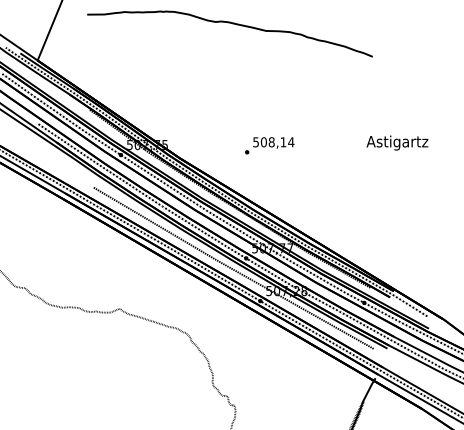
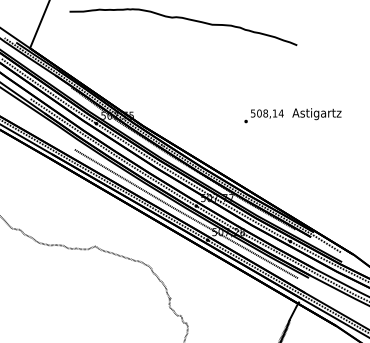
text: (268, 146) -> (263, 116), moved

